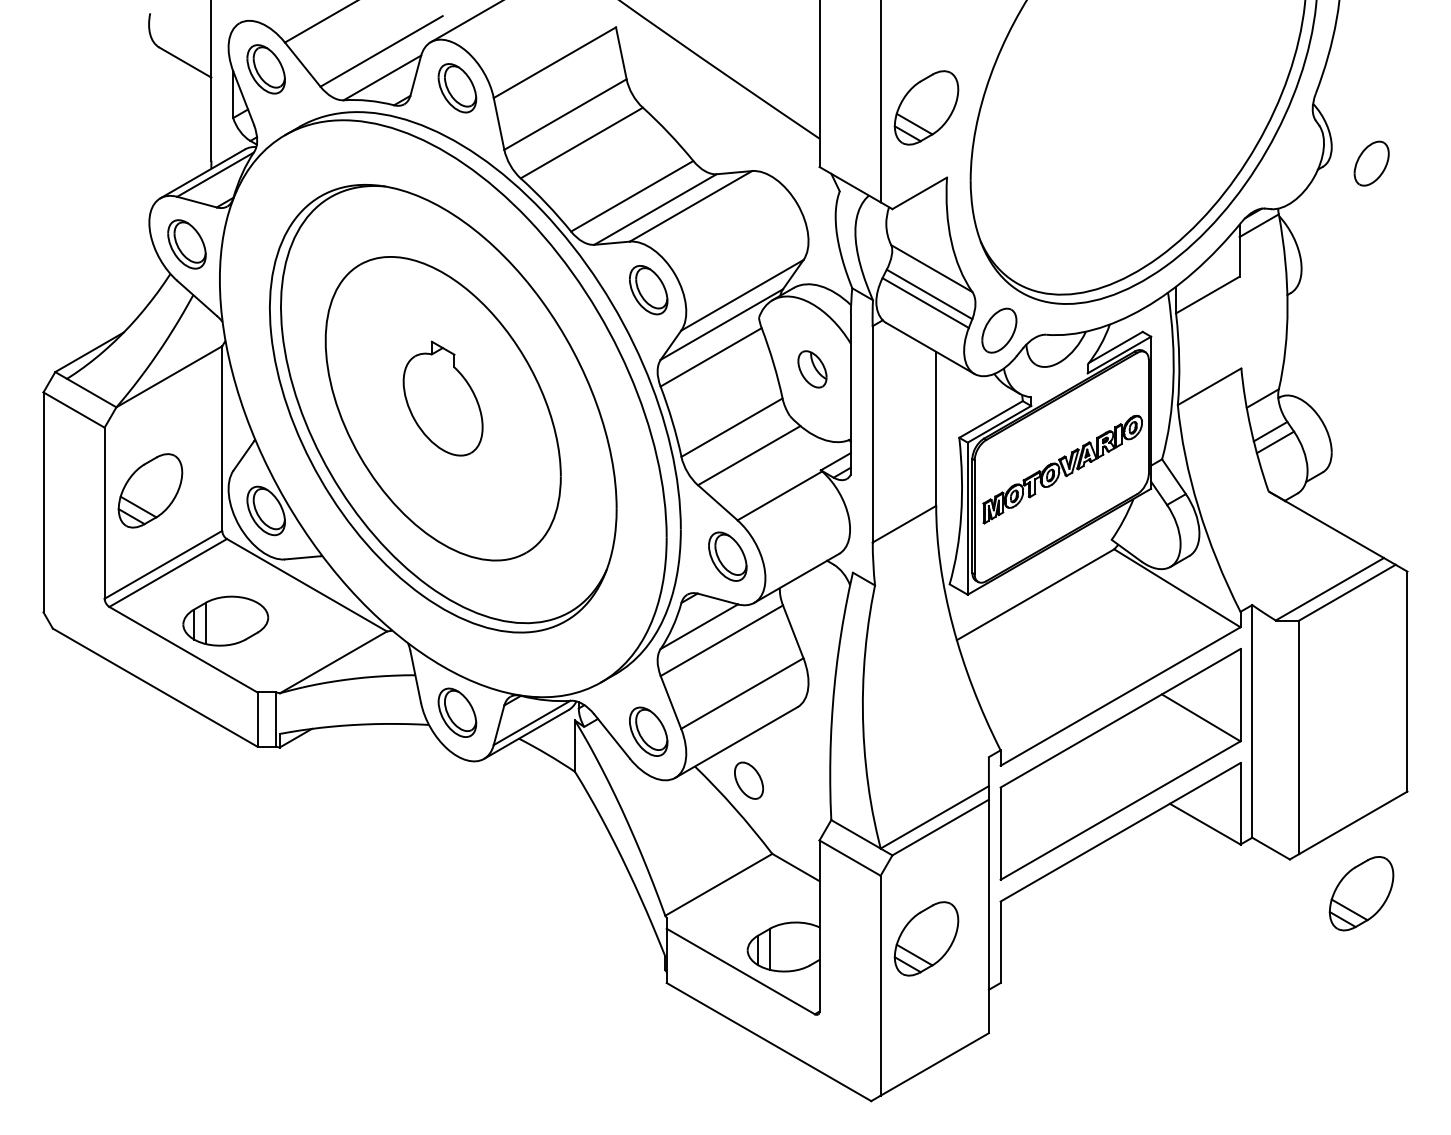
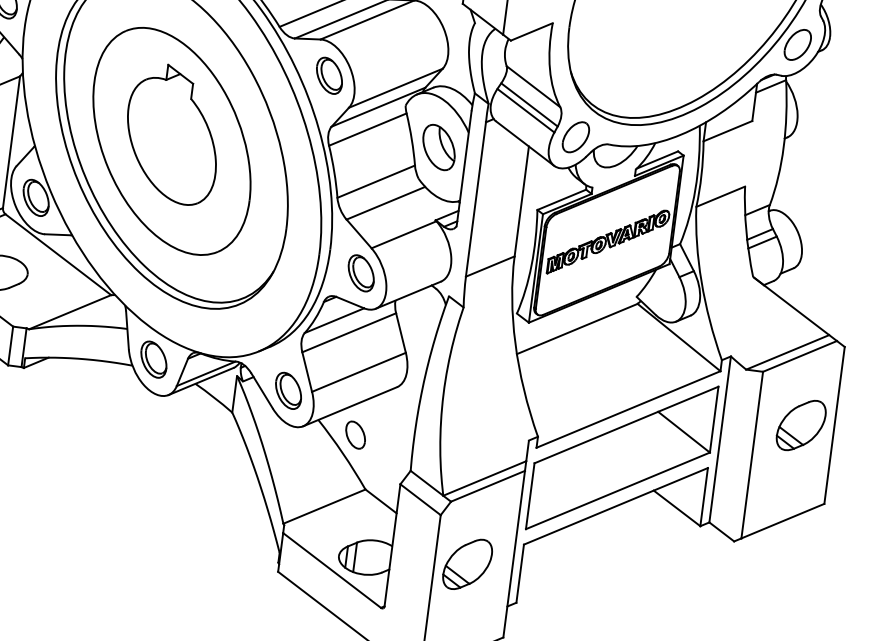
part: (1371, 163) -> (797, 44), moved
part: (812, 369) -> (439, 147), size x1.67
part: (442, 398) -> (172, 134), size x1.67
part: (1361, 893) -> (801, 425), moved

